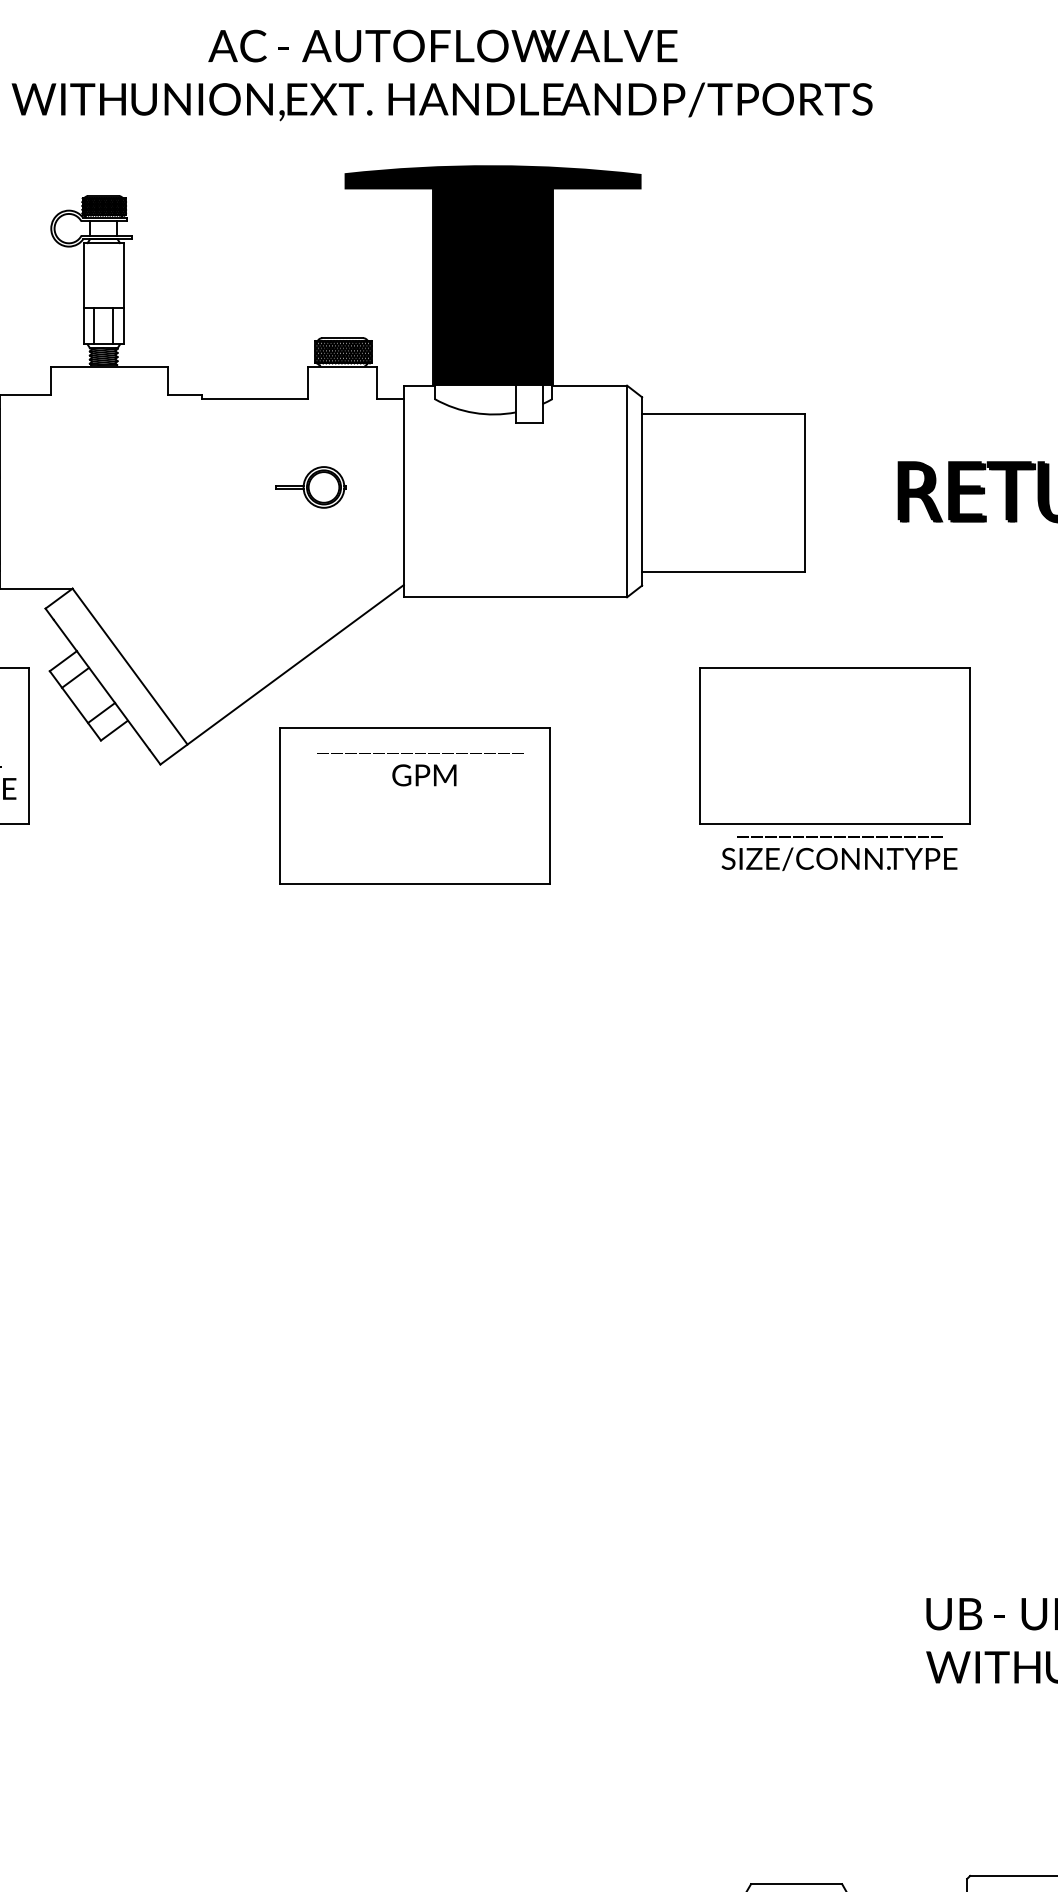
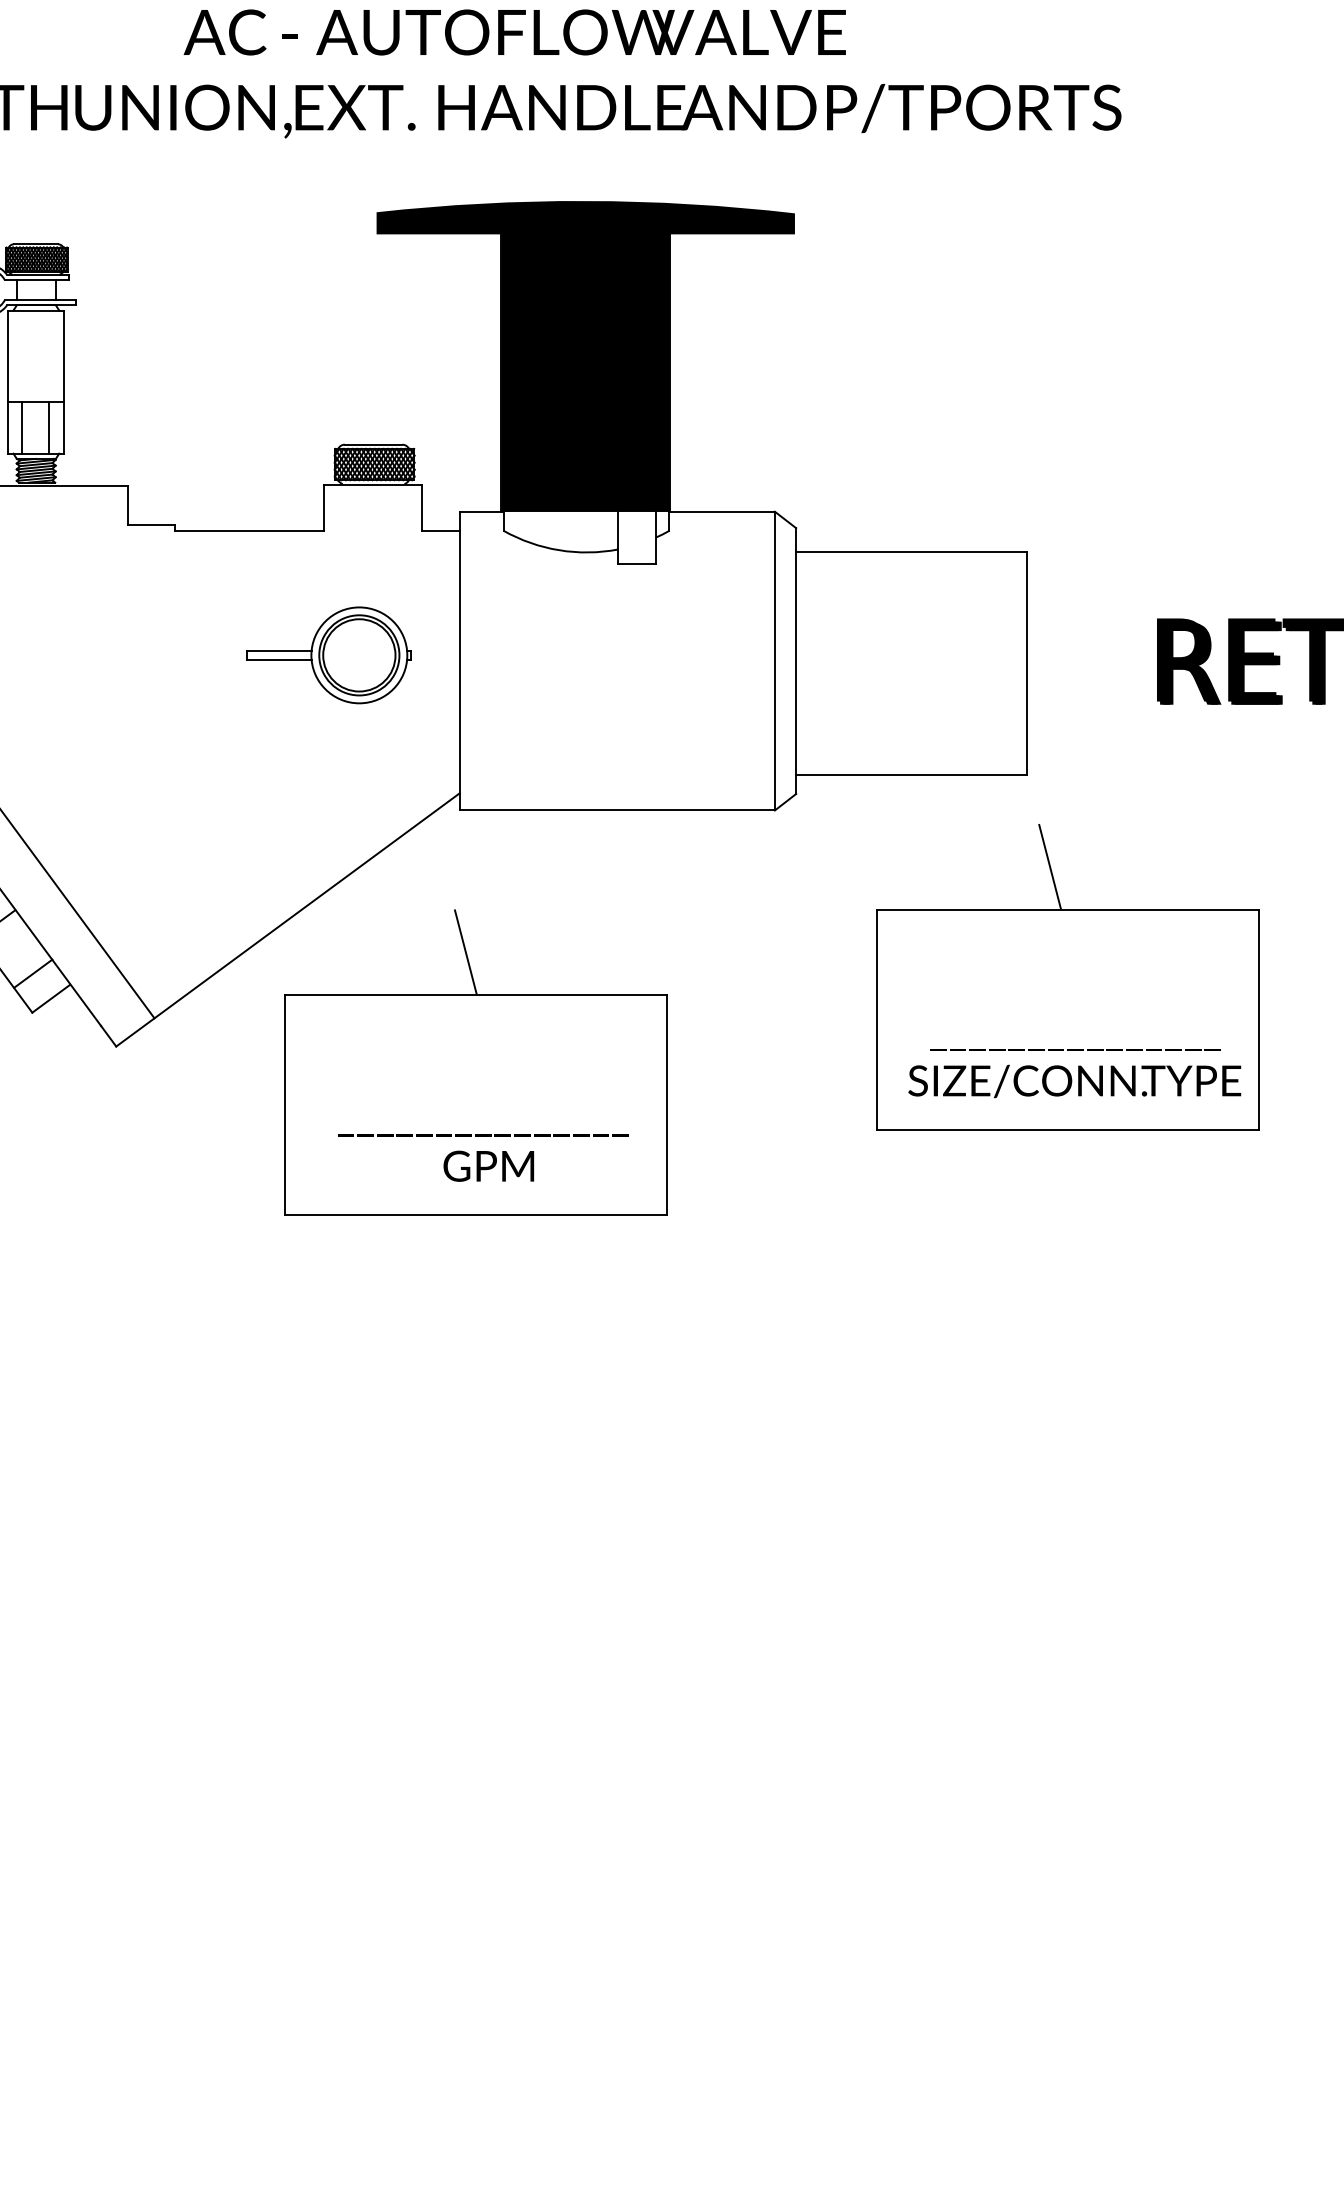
part: (310, 487) -> (328, 655), size x1.67
line: (821, 636) -> (1049, 865), added
line: (407, 697) -> (464, 951), added
text: (420, 769) -> (483, 1158), moved
text: (839, 853) -> (1074, 1073), moved

